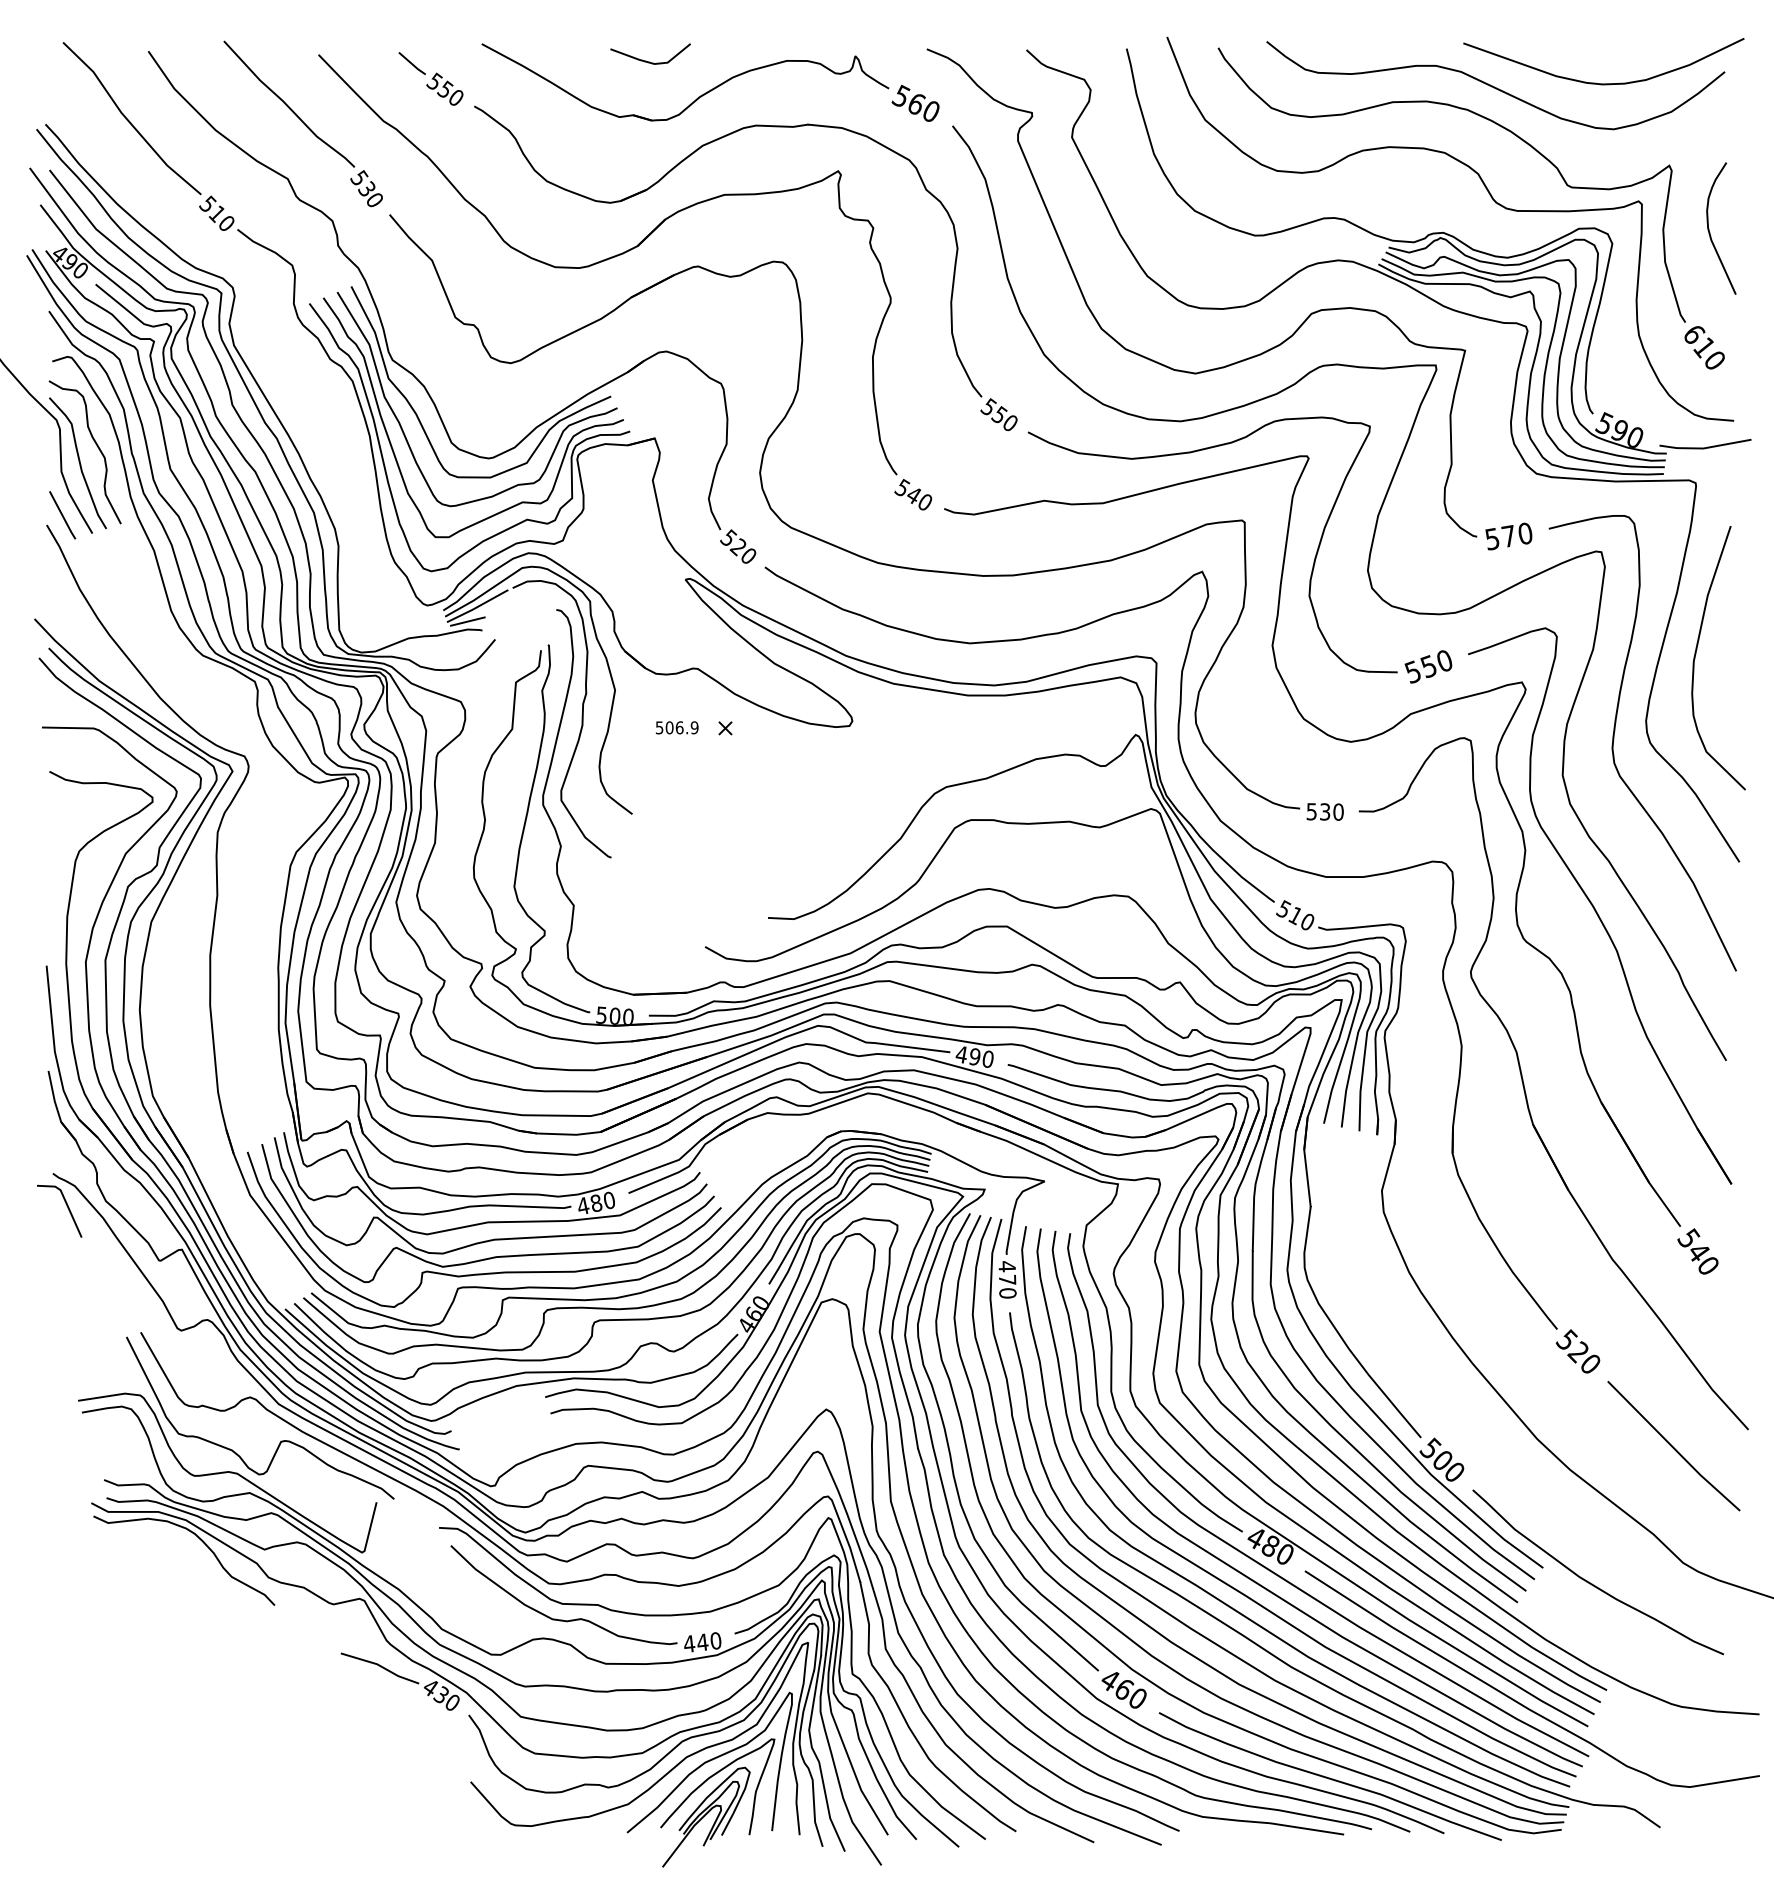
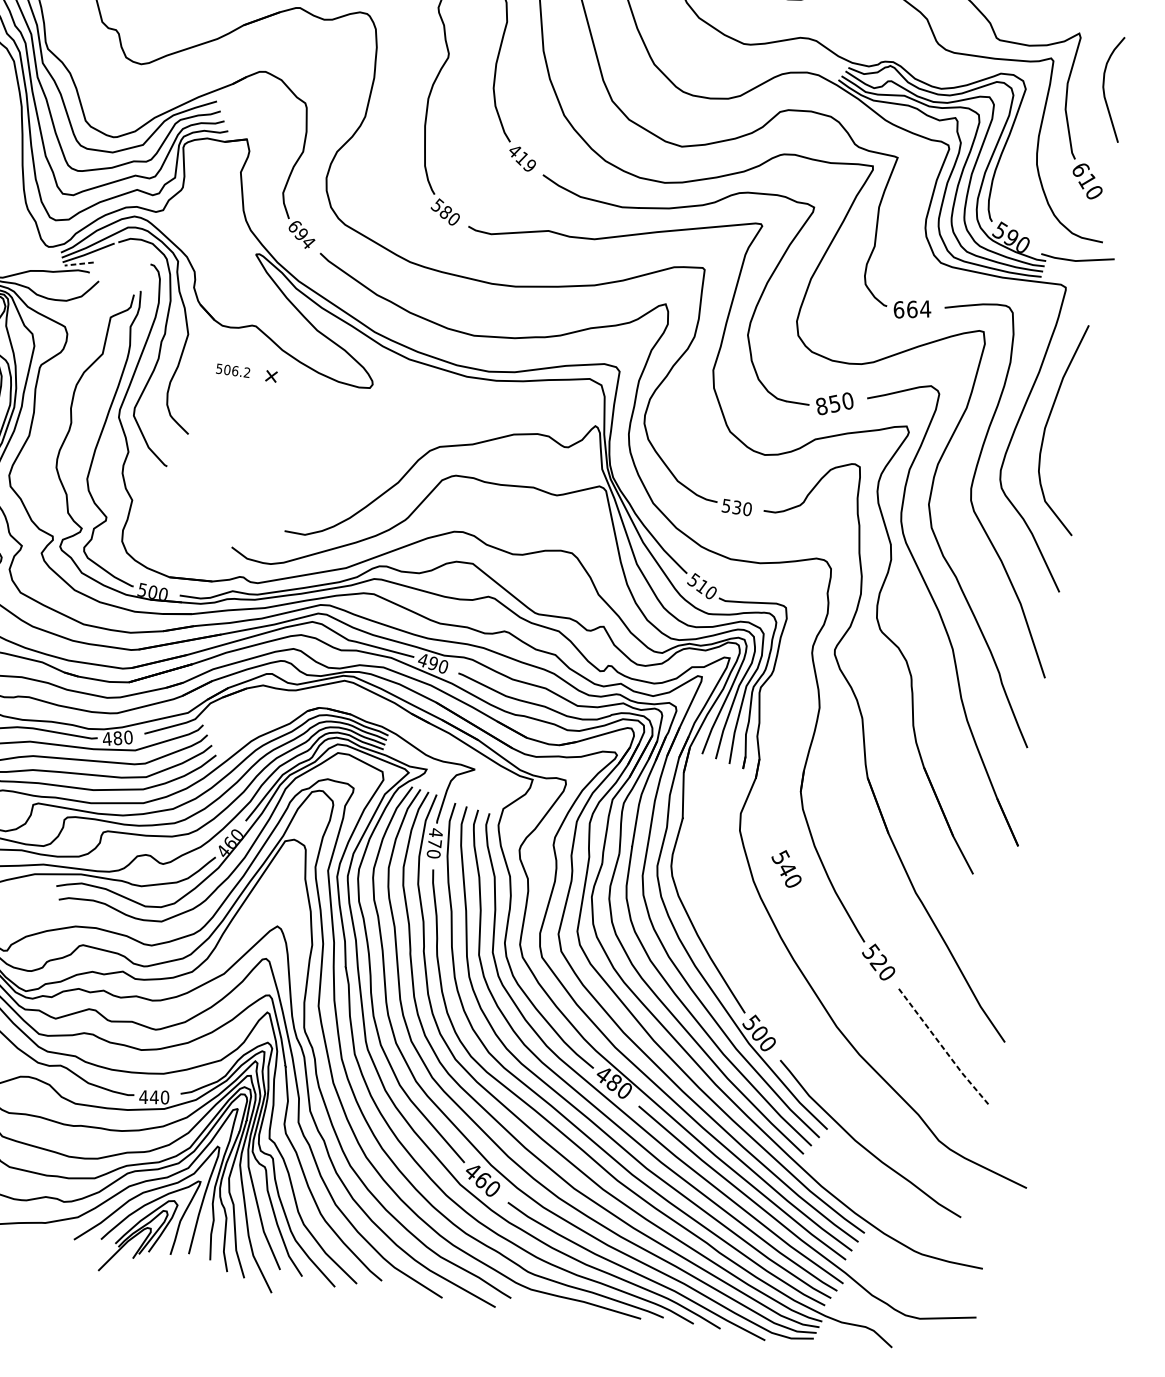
text: (998, 414) -> (521, 157), 550 -> 419
text: (913, 494) -> (445, 211), 540 -> 580
text: (1509, 536) -> (912, 309), 570 -> 664
text: (738, 546) -> (301, 233), 520 -> 694
line: (467, 621) -> (78, 263), solid -> dashed
text: (1412, 671) -> (821, 405), 550 -> 850
text: (694, 727) -> (247, 372), 506.9 -> 506.2
text: (1697, 1251) -> (786, 868), moved
line: (1673, 1448) -> (943, 1049), solid -> dashed

